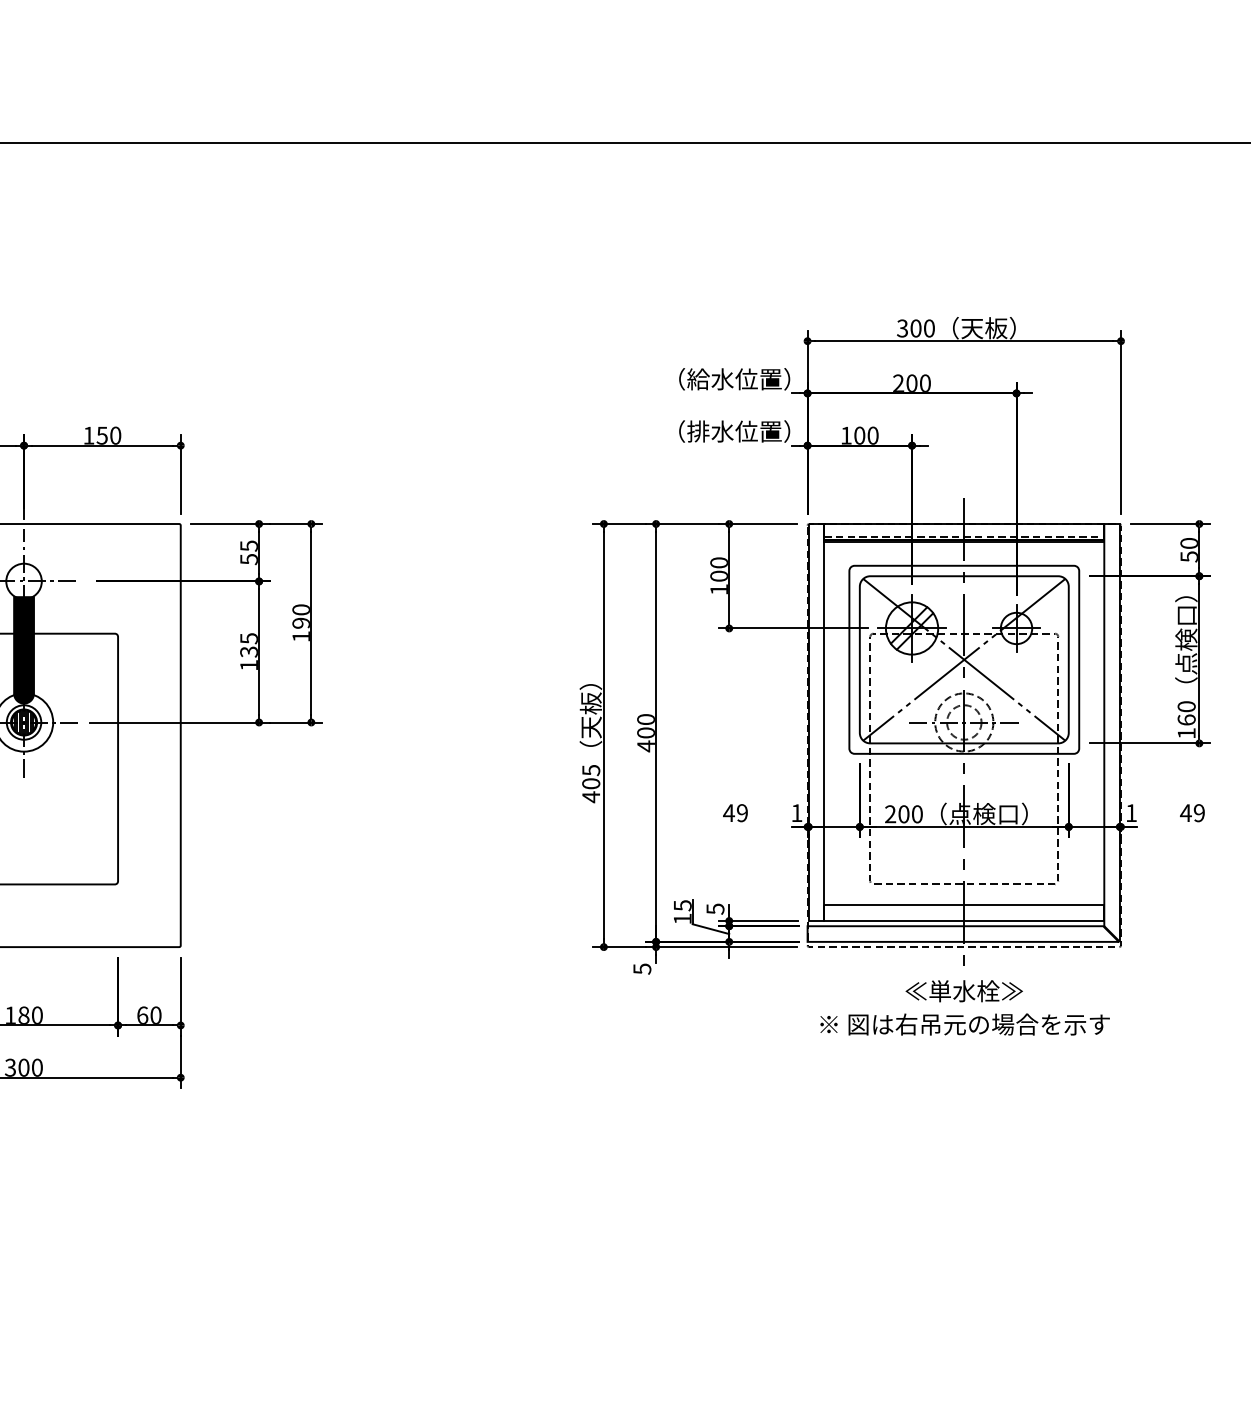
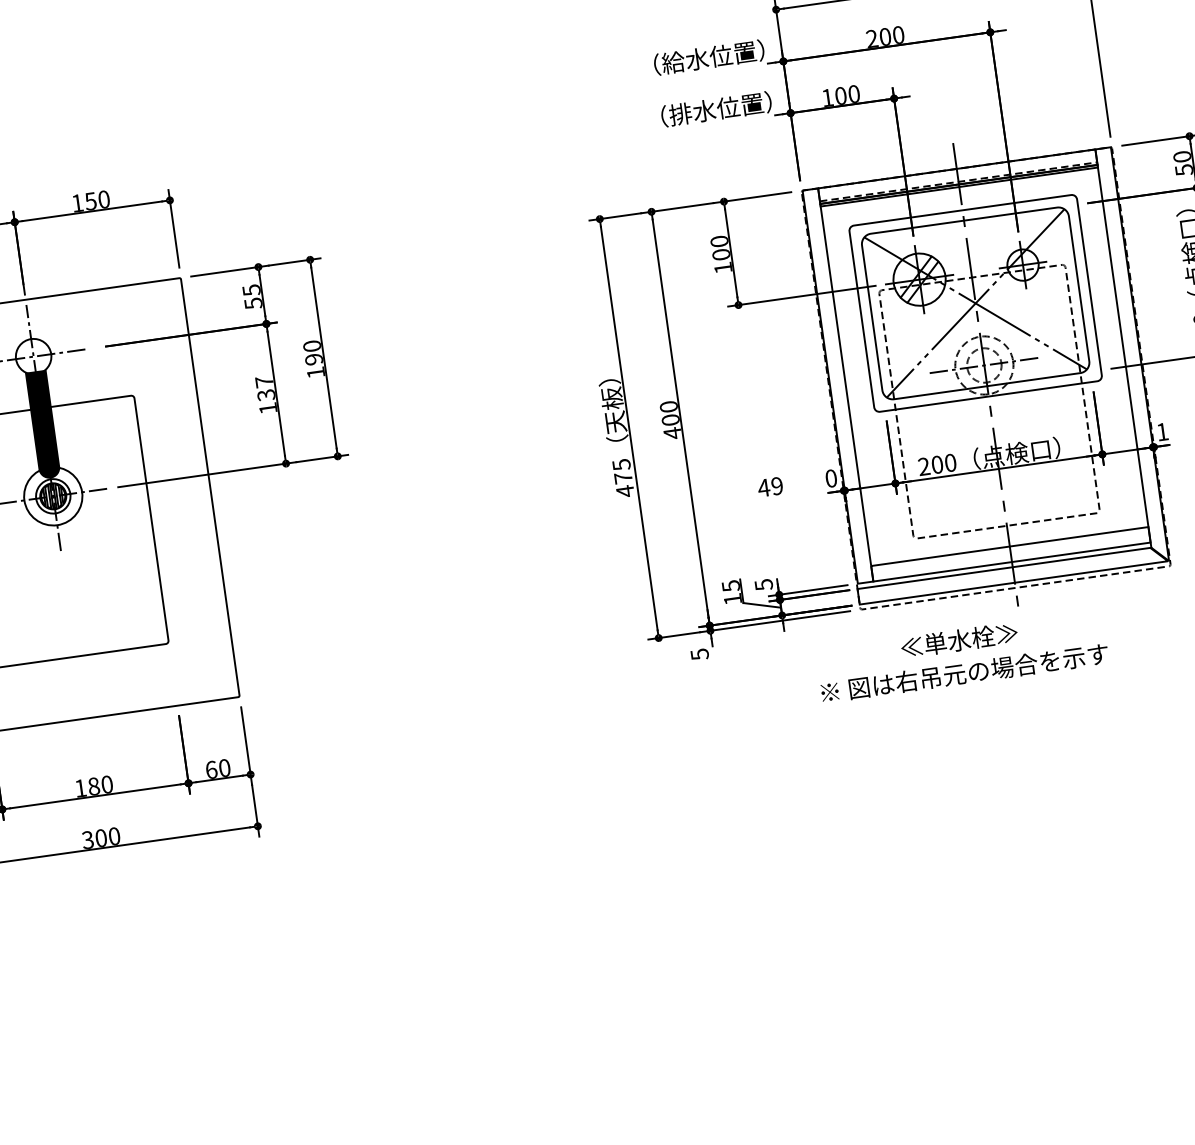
text: (248, 638) -> (263, 381), 135 -> 137
text: (591, 783) -> (623, 477), 405 -> 475
text: (796, 813) -> (830, 478), 1 -> 0
text: (964, 1007) -> (961, 656), moved

